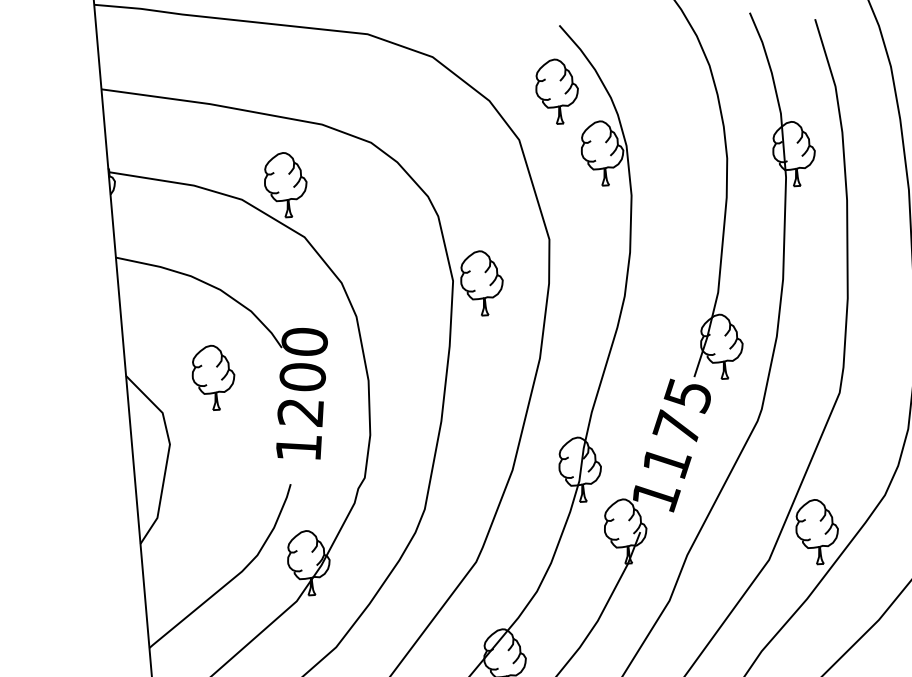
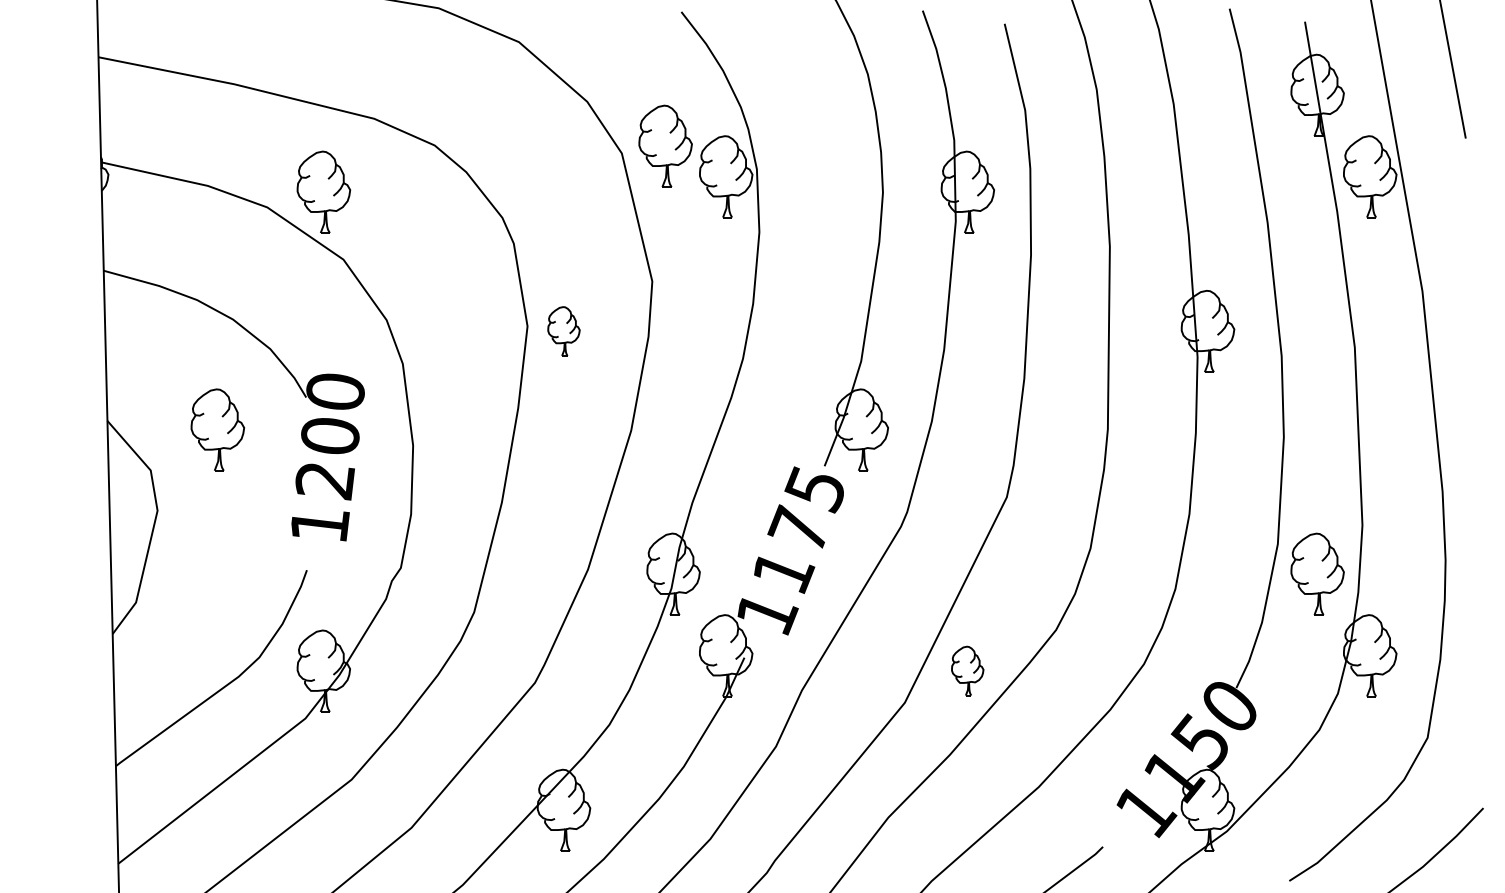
part: (557, 90) -> (665, 145), moved
part: (481, 283) -> (563, 331), size x0.6
part: (816, 531) -> (967, 670), size x0.6

